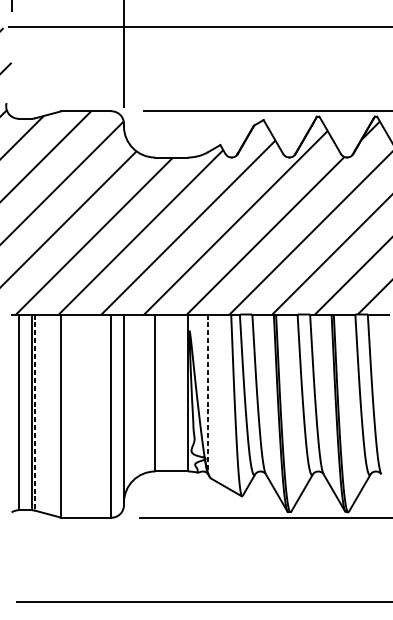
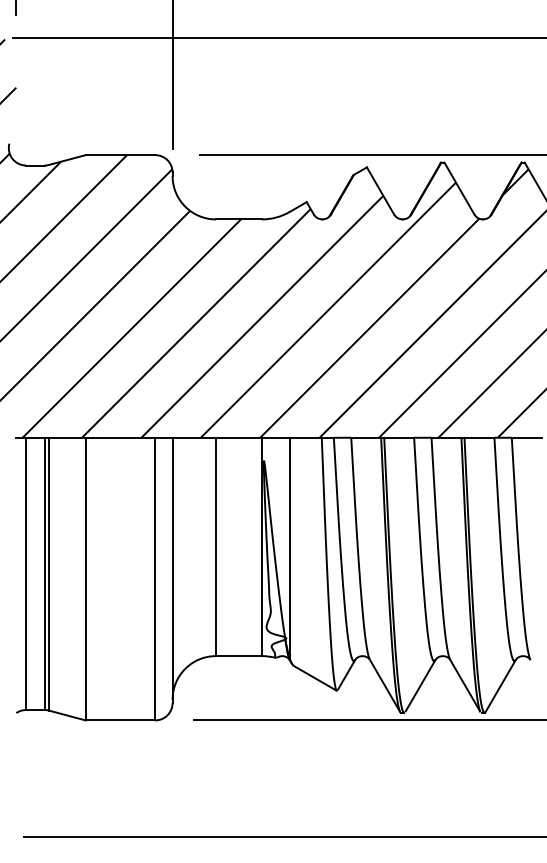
line: (208, 394) -> (289, 548), dashed -> solid
line: (35, 412) -> (49, 574), dashed -> solid

